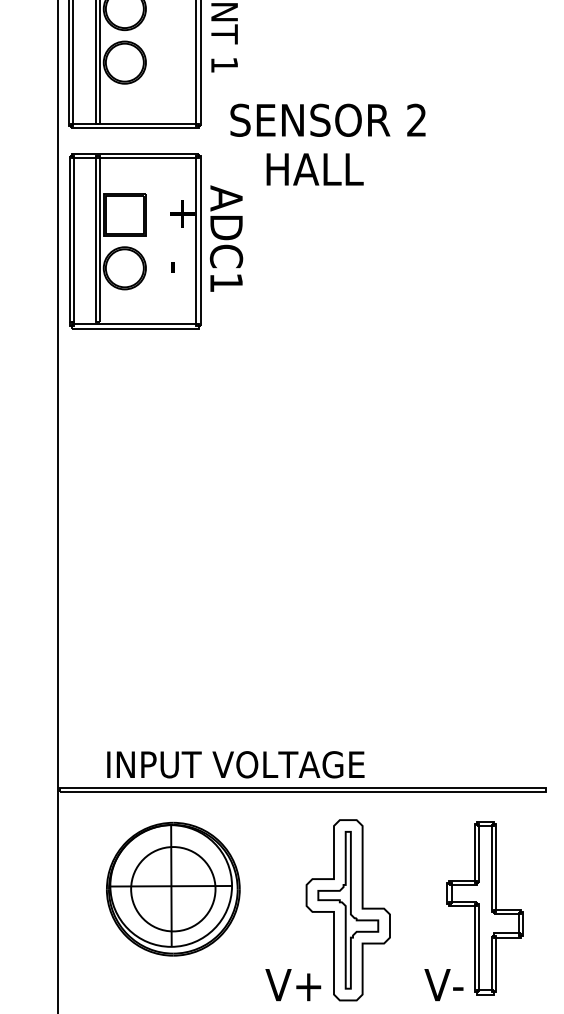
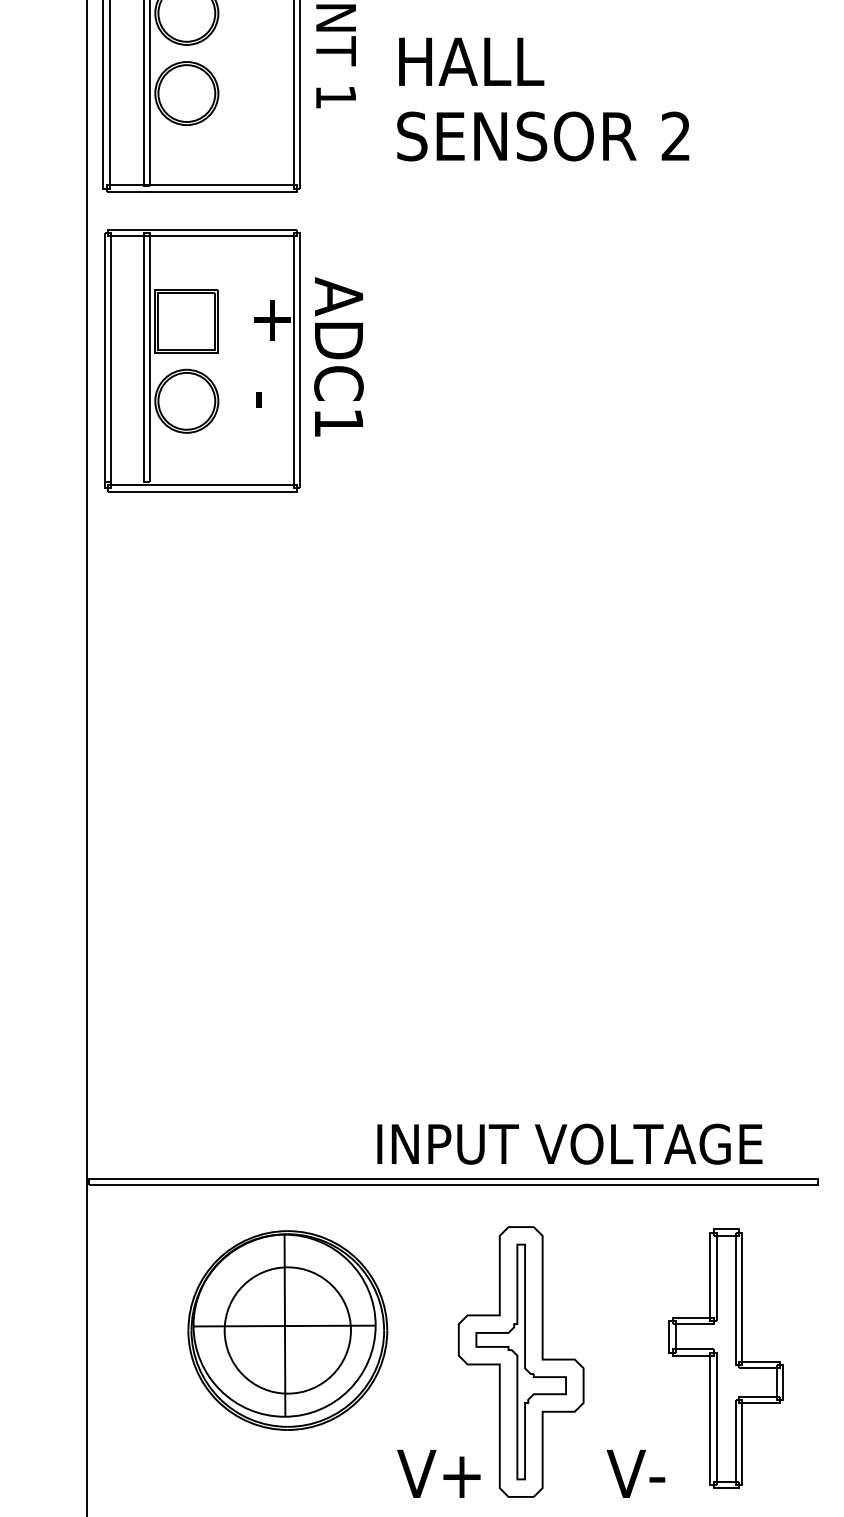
text: (327, 119) -> (542, 135), moved
text: (314, 169) -> (470, 61), moved
text: (235, 764) -> (569, 1143), moved
part: (173, 888) -> (288, 1329), moved
text: (443, 985) -> (635, 1474), moved

